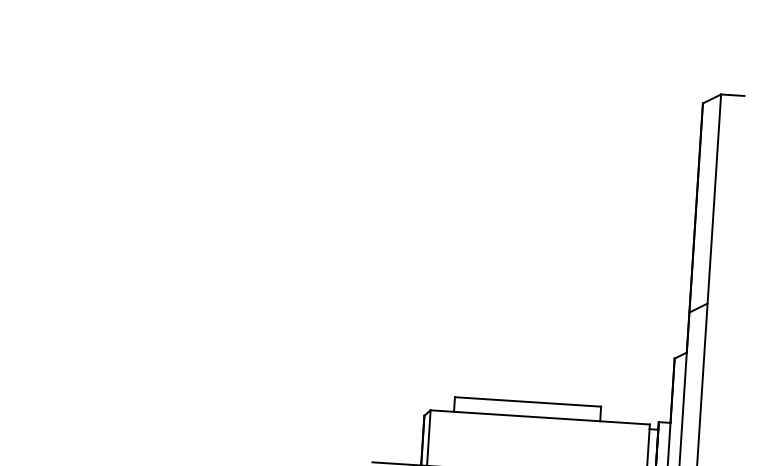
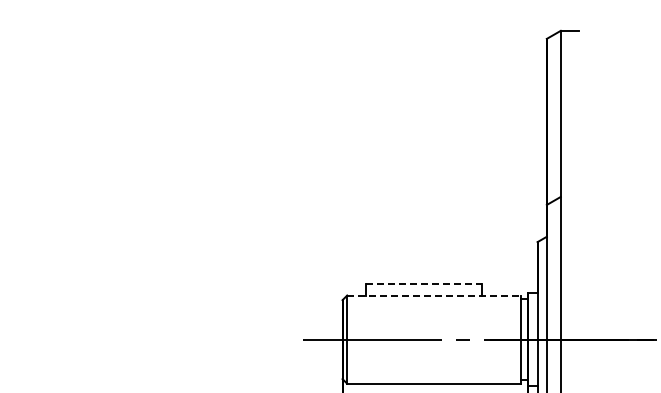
line: (528, 401) -> (424, 283), solid -> dashed
line: (540, 417) -> (434, 295), solid -> dashed

